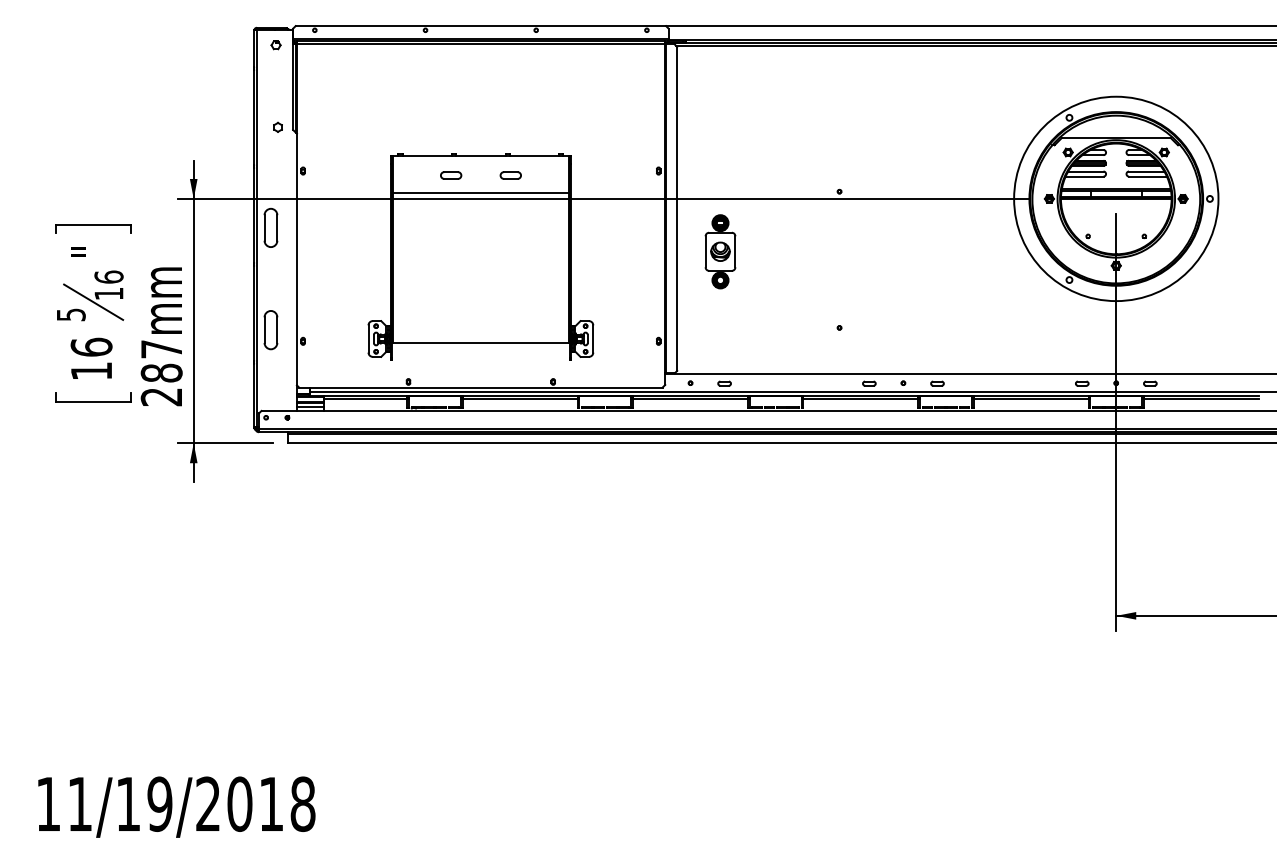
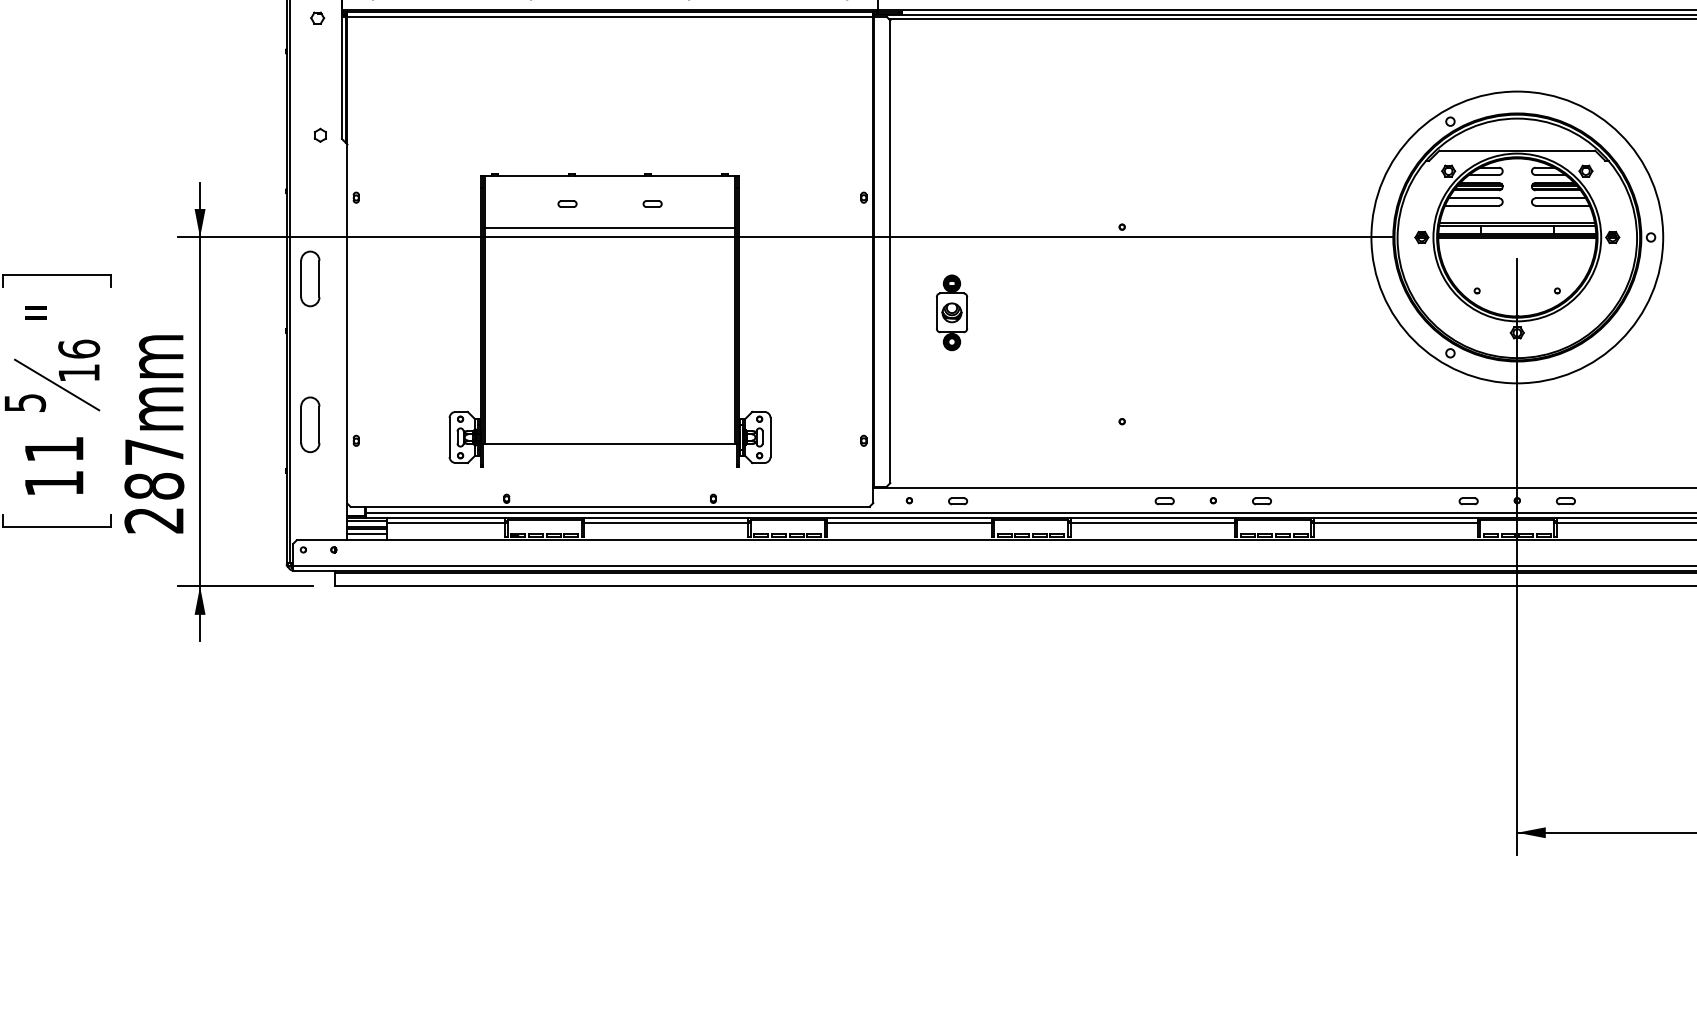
part: (450, 175) -> (566, 204), size x0.62
part: (510, 175) -> (652, 204), size x0.62
part: (719, 251) -> (950, 312), size x0.71
text: (91, 346) -> (54, 448), 16 -> 11

